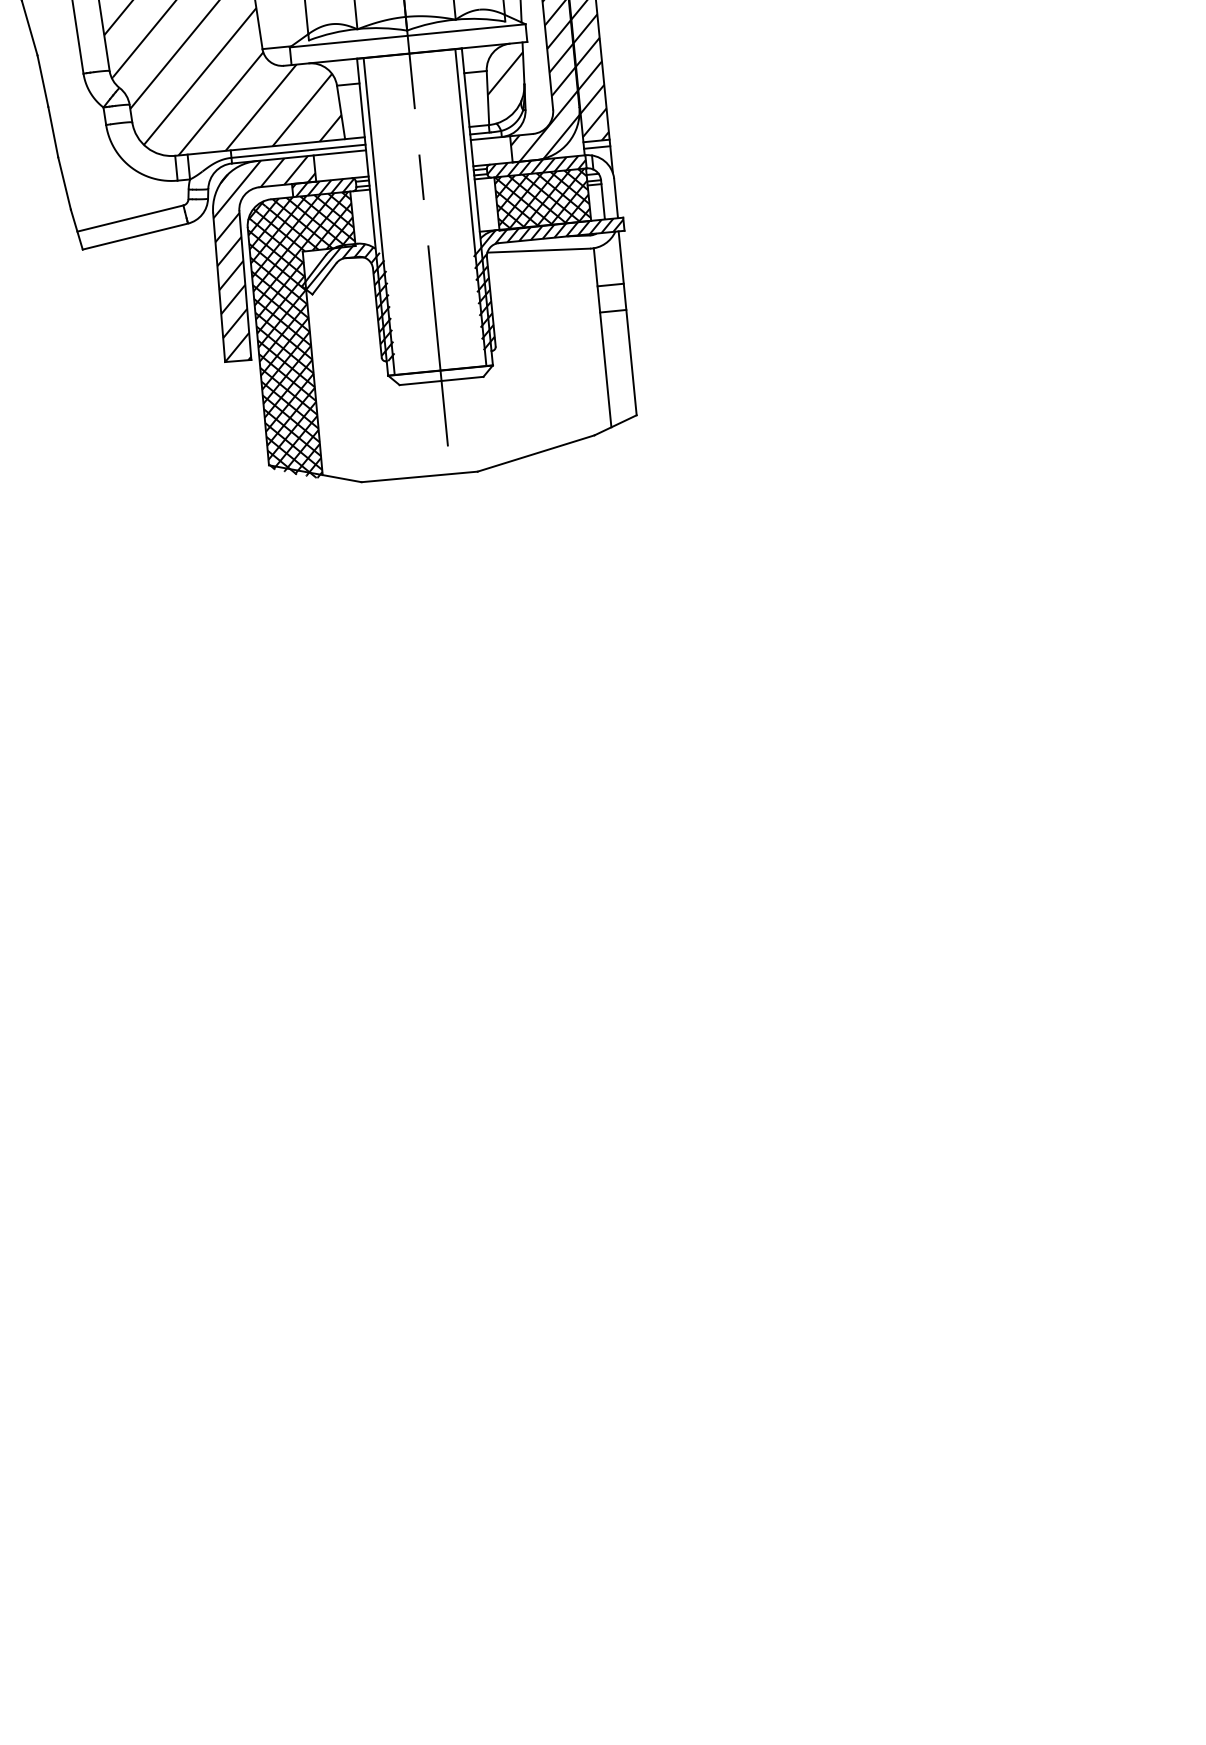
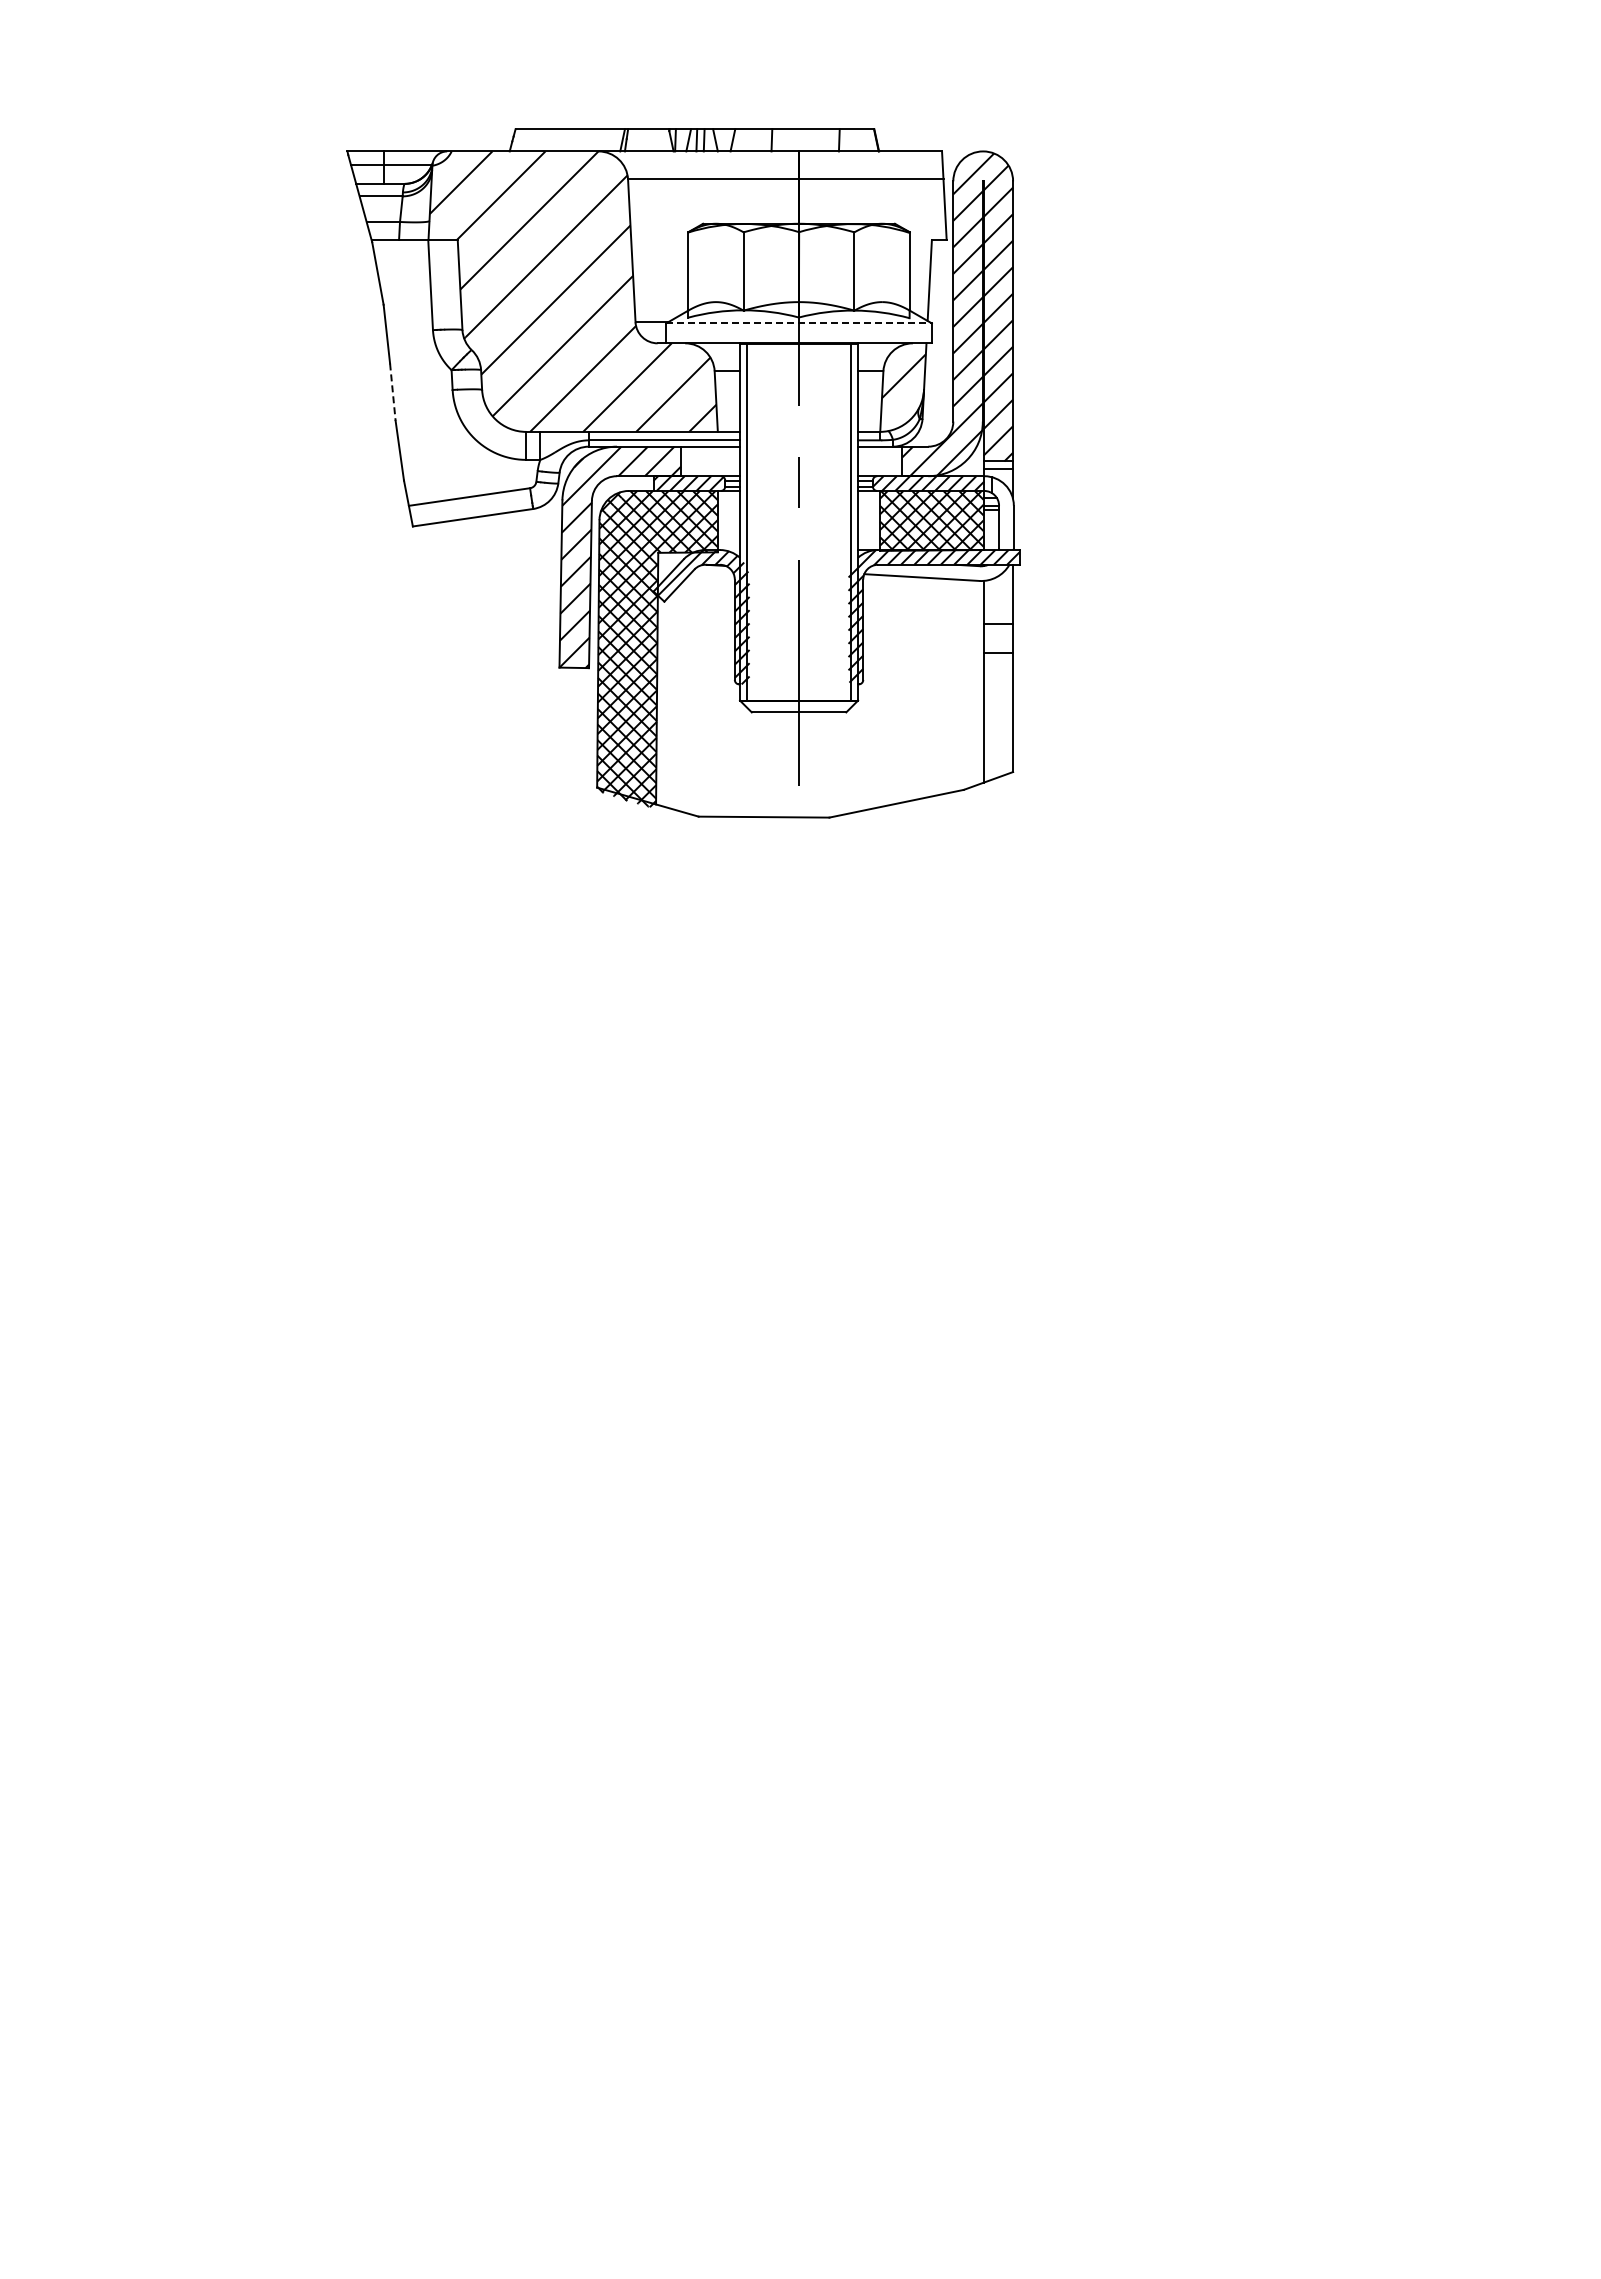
line: (408, 35) -> (799, 323), solid -> dashed
line: (53, 132) -> (392, 392), solid -> dashed

